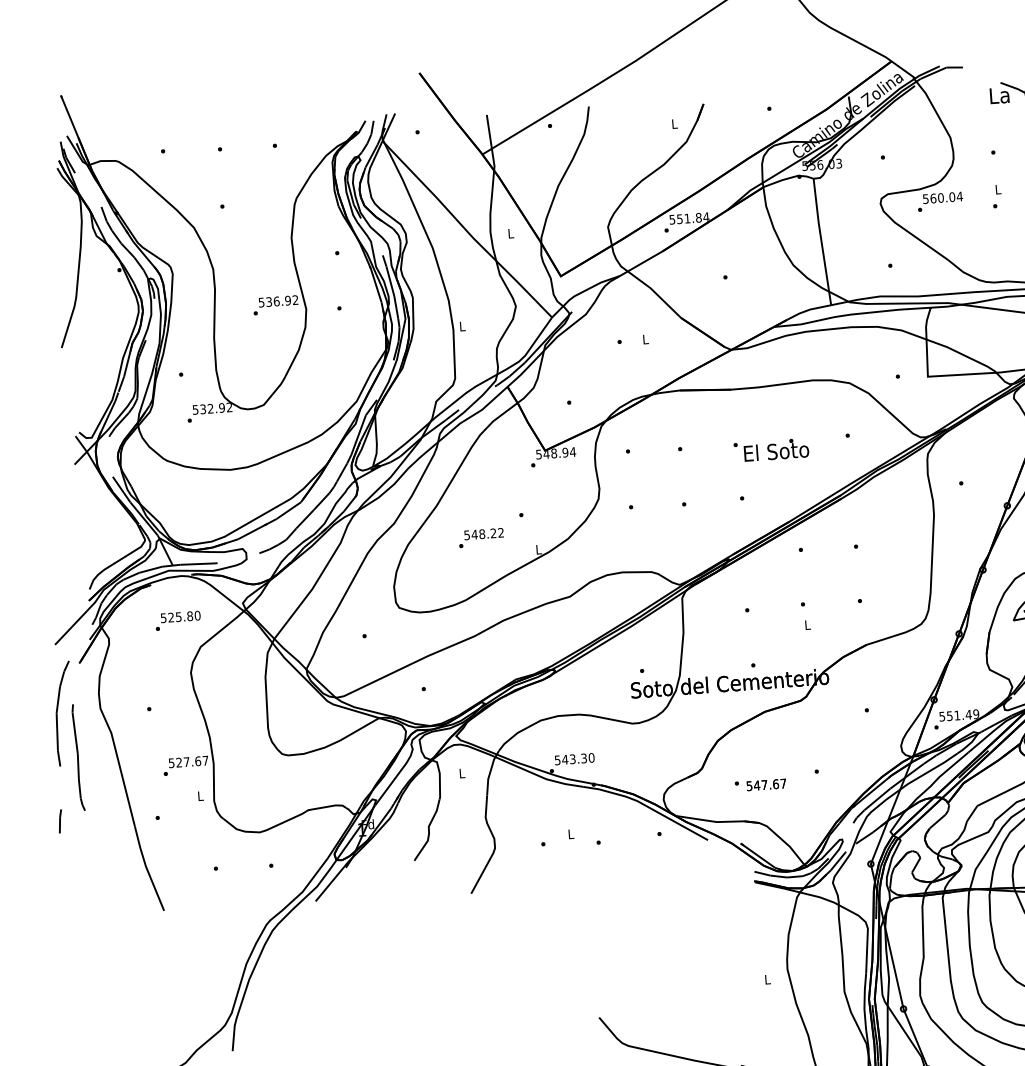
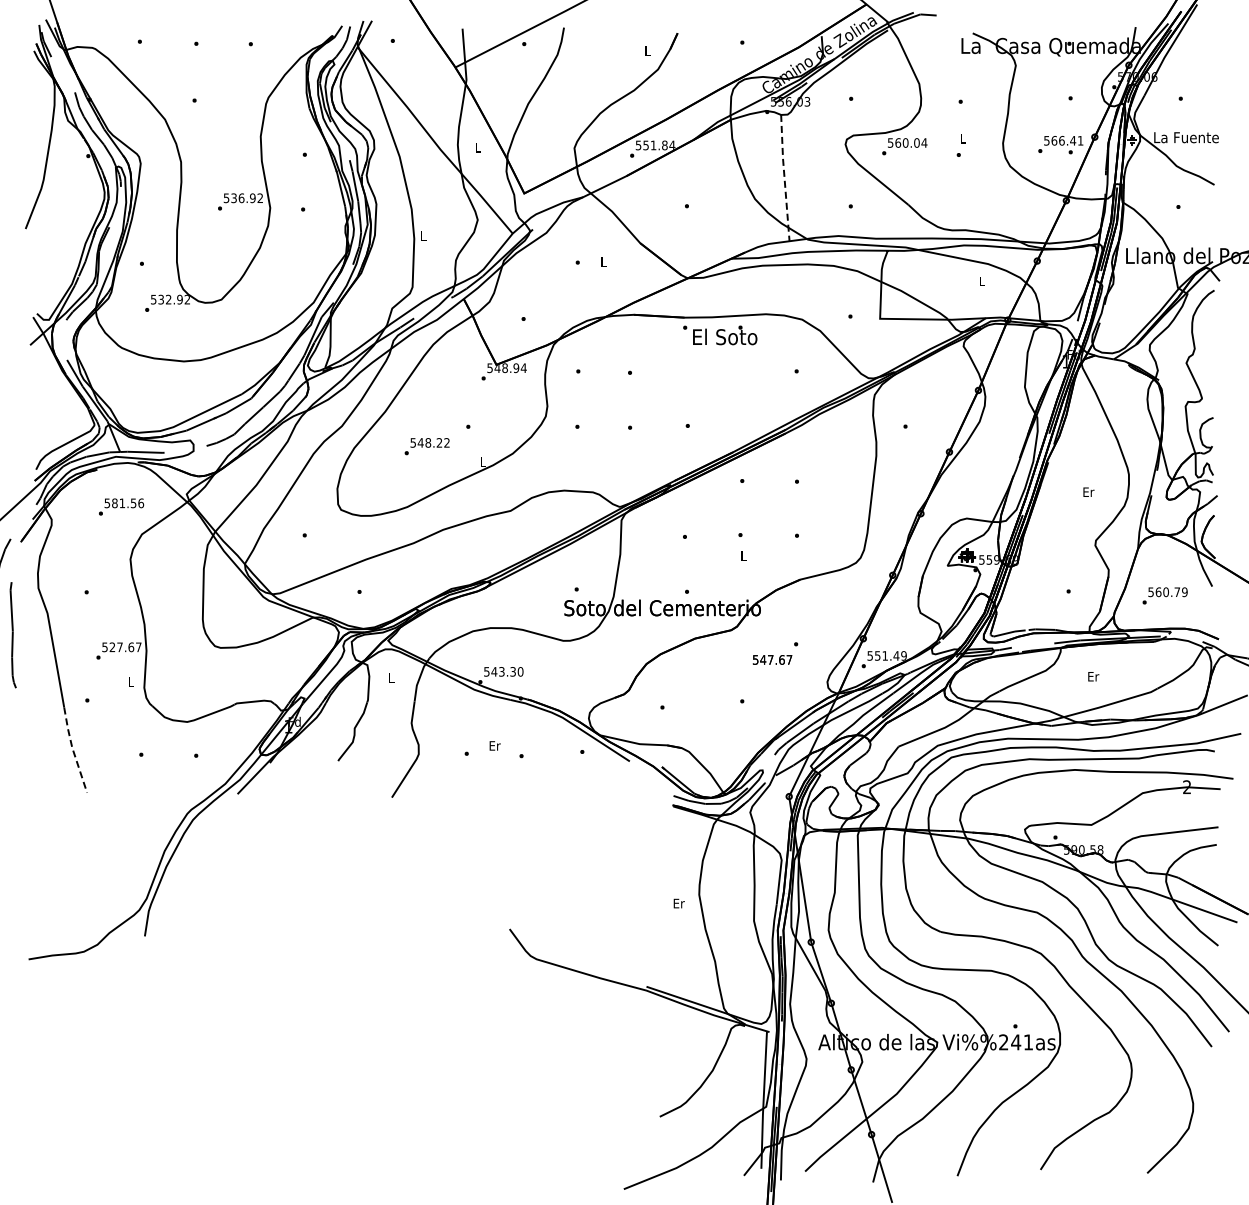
line: (821, 241) -> (784, 177), solid -> dashed
text: (771, 450) -> (720, 335), moved
text: (184, 616) -> (128, 503), 525.80 -> 581.56
text: (766, 784) -> (772, 659), moved
text: (570, 833) -> (494, 745), L -> Er
line: (146, 868) -> (72, 749), solid -> dashed
text: (767, 979) -> (678, 903), L -> Er

